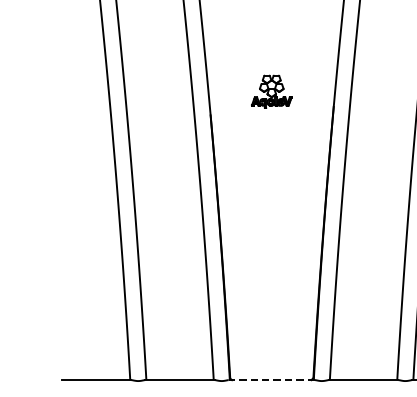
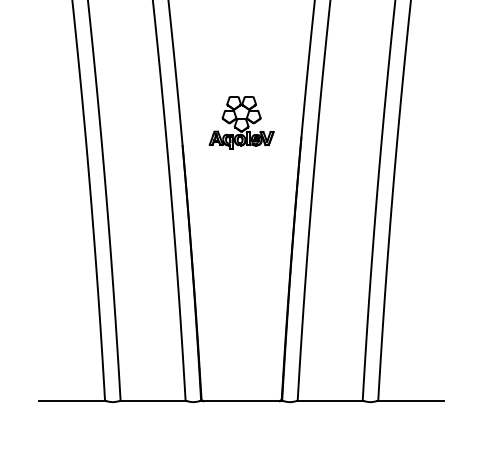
part: (271, 91) -> (241, 122), size x1.67
line: (271, 380) -> (241, 401), dashed -> solid

